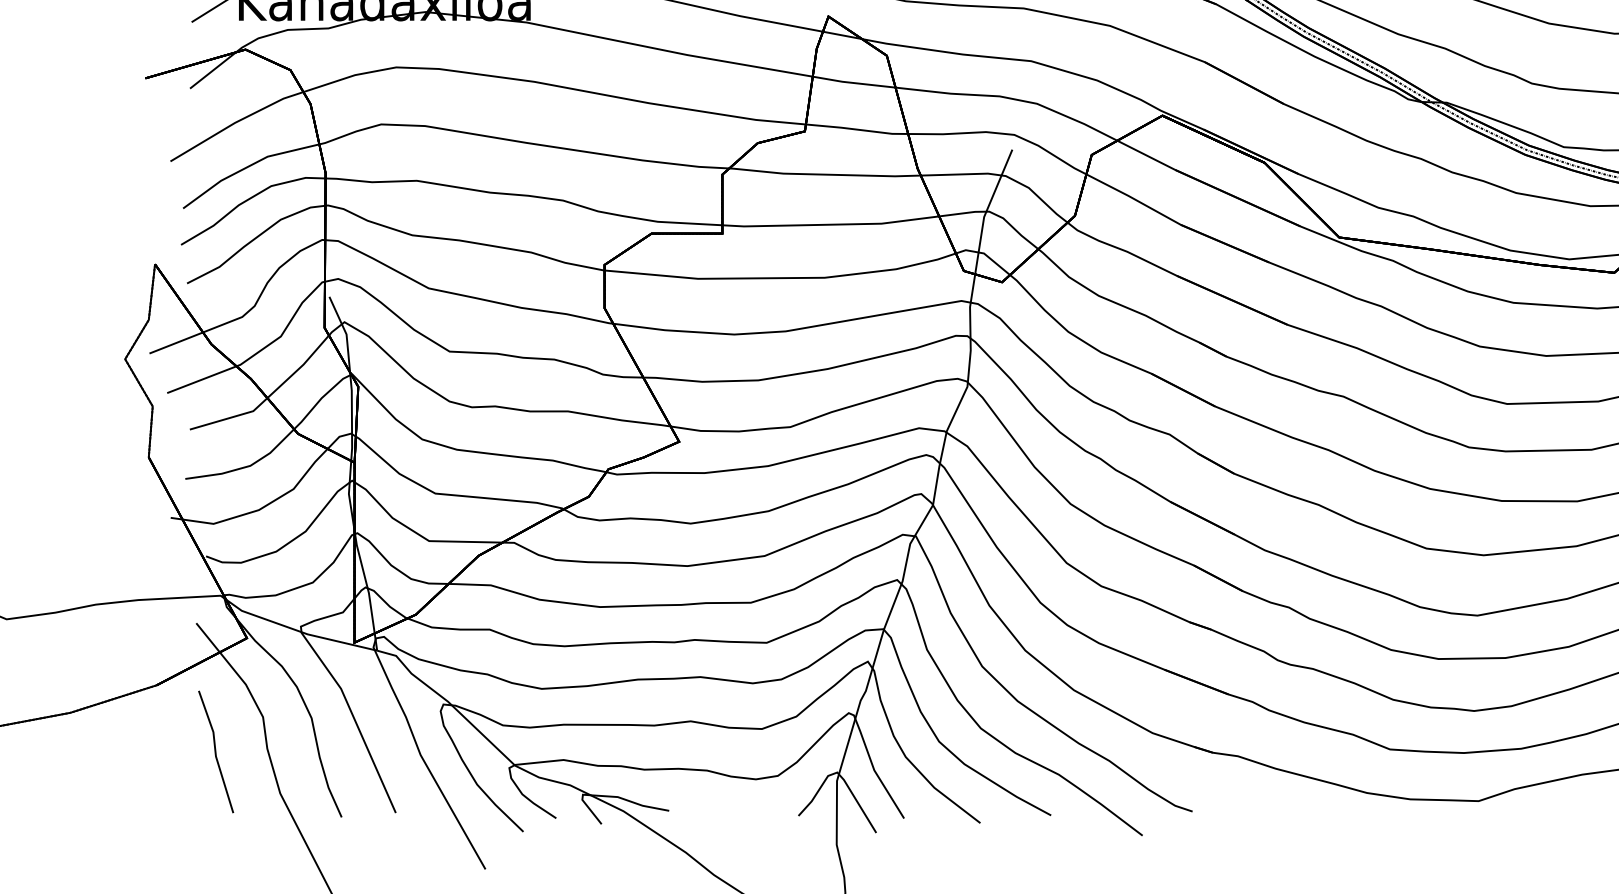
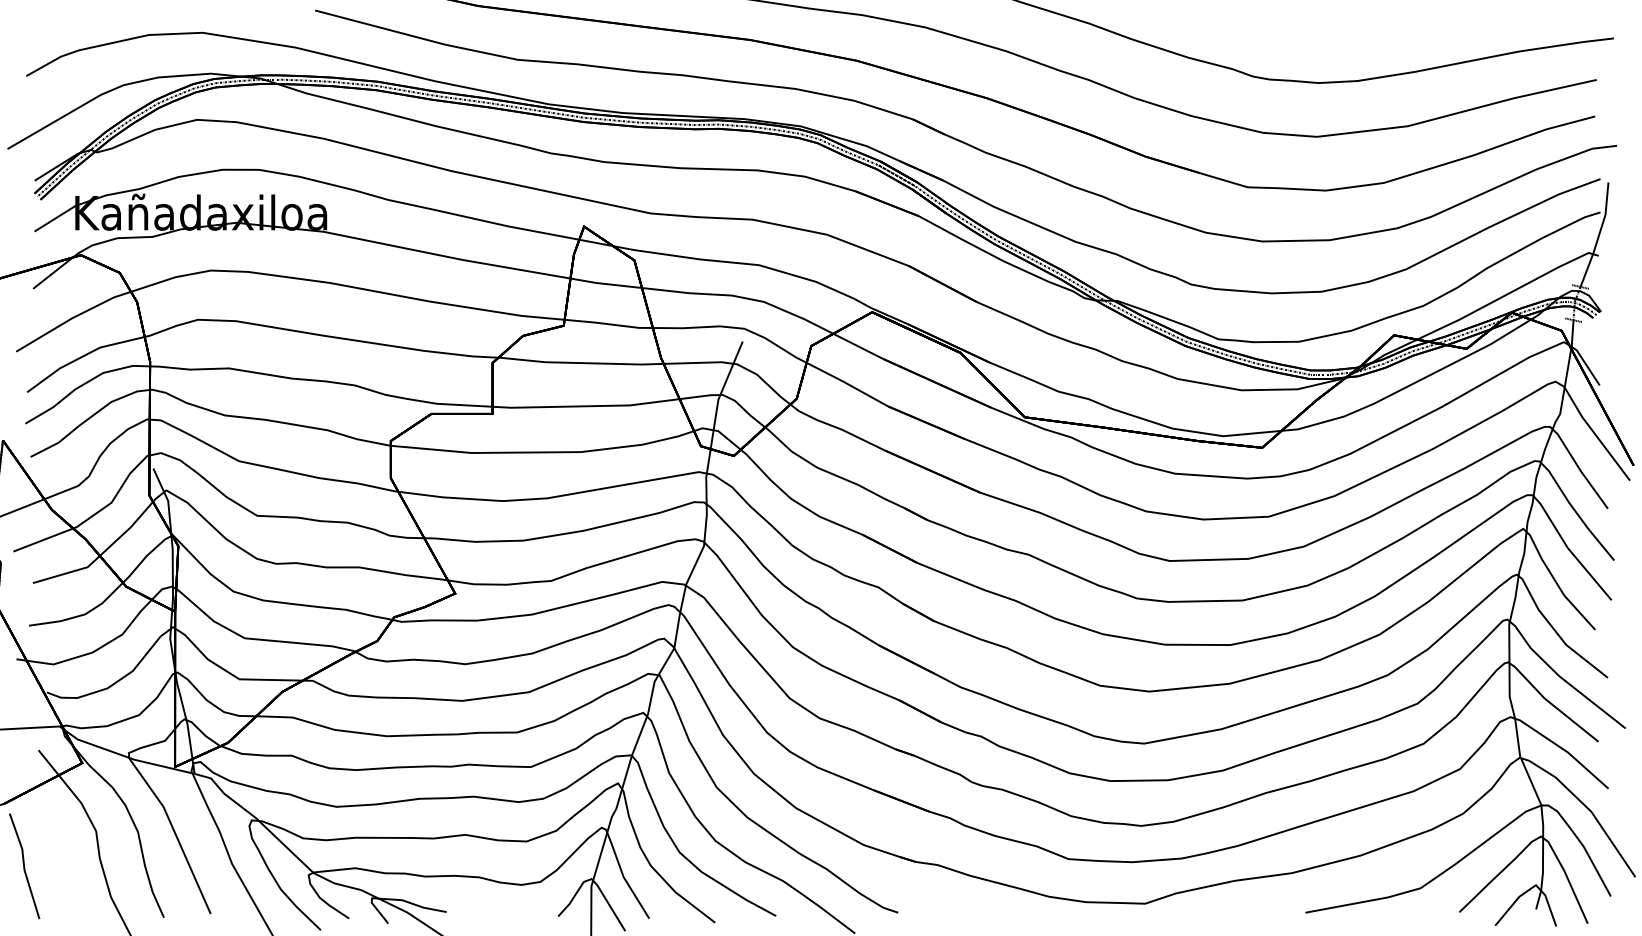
line: (215, 752) -> (24, 866), moved

